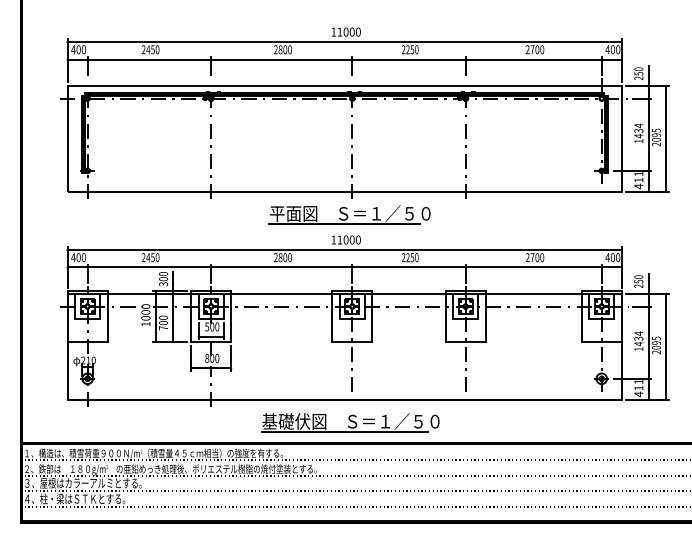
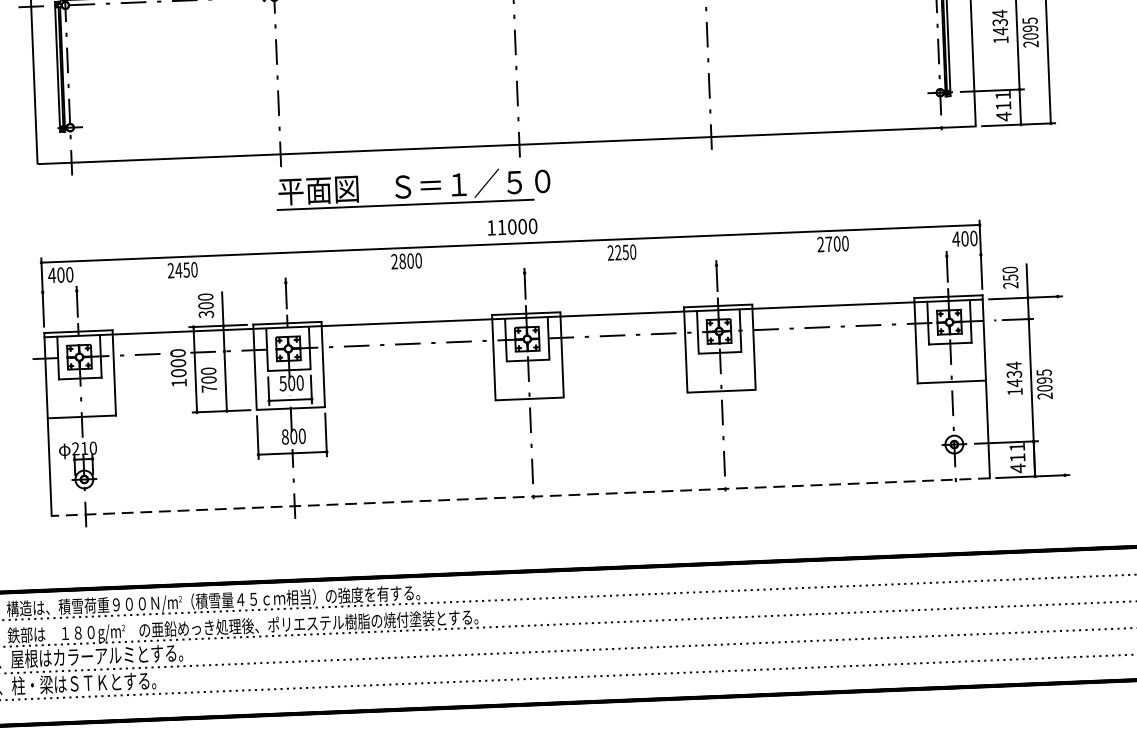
part: (349, 214) -> (413, 187), moved
line: (344, 267) -> (511, 273), removed
line: (666, 346) -> (1061, 385), removed
line: (344, 399) -> (520, 497), solid -> dashed
part: (350, 422) -> (532, 535), removed

